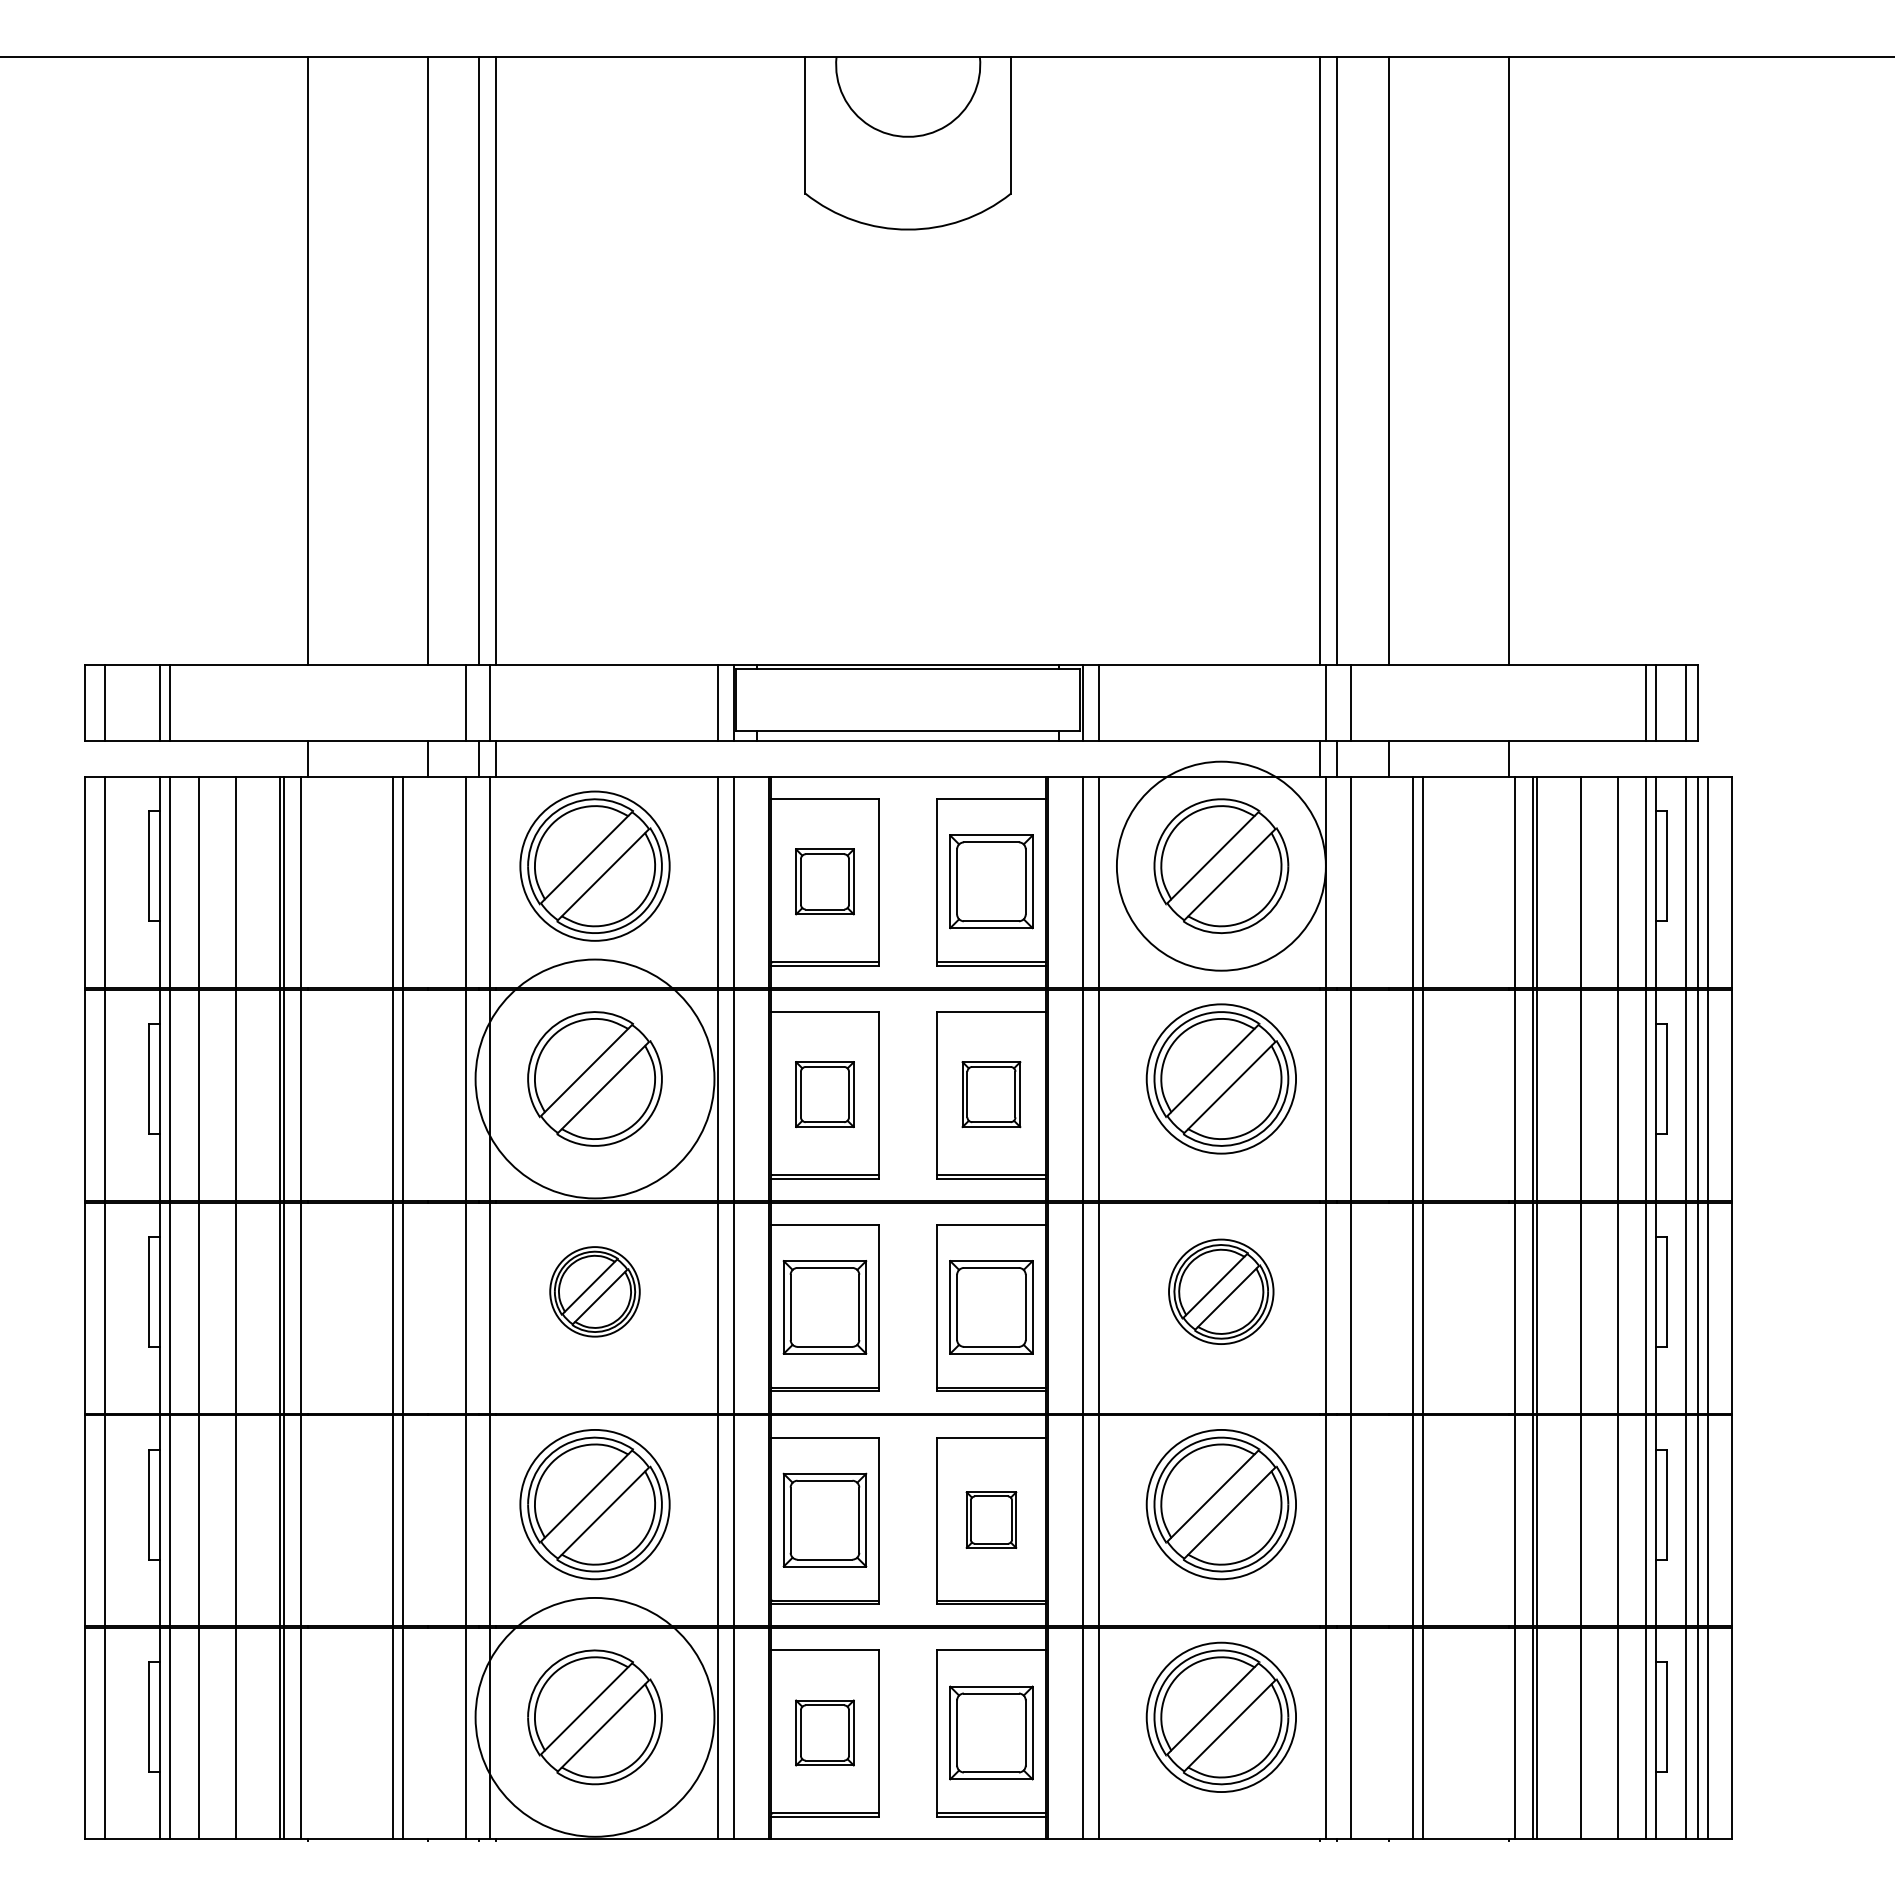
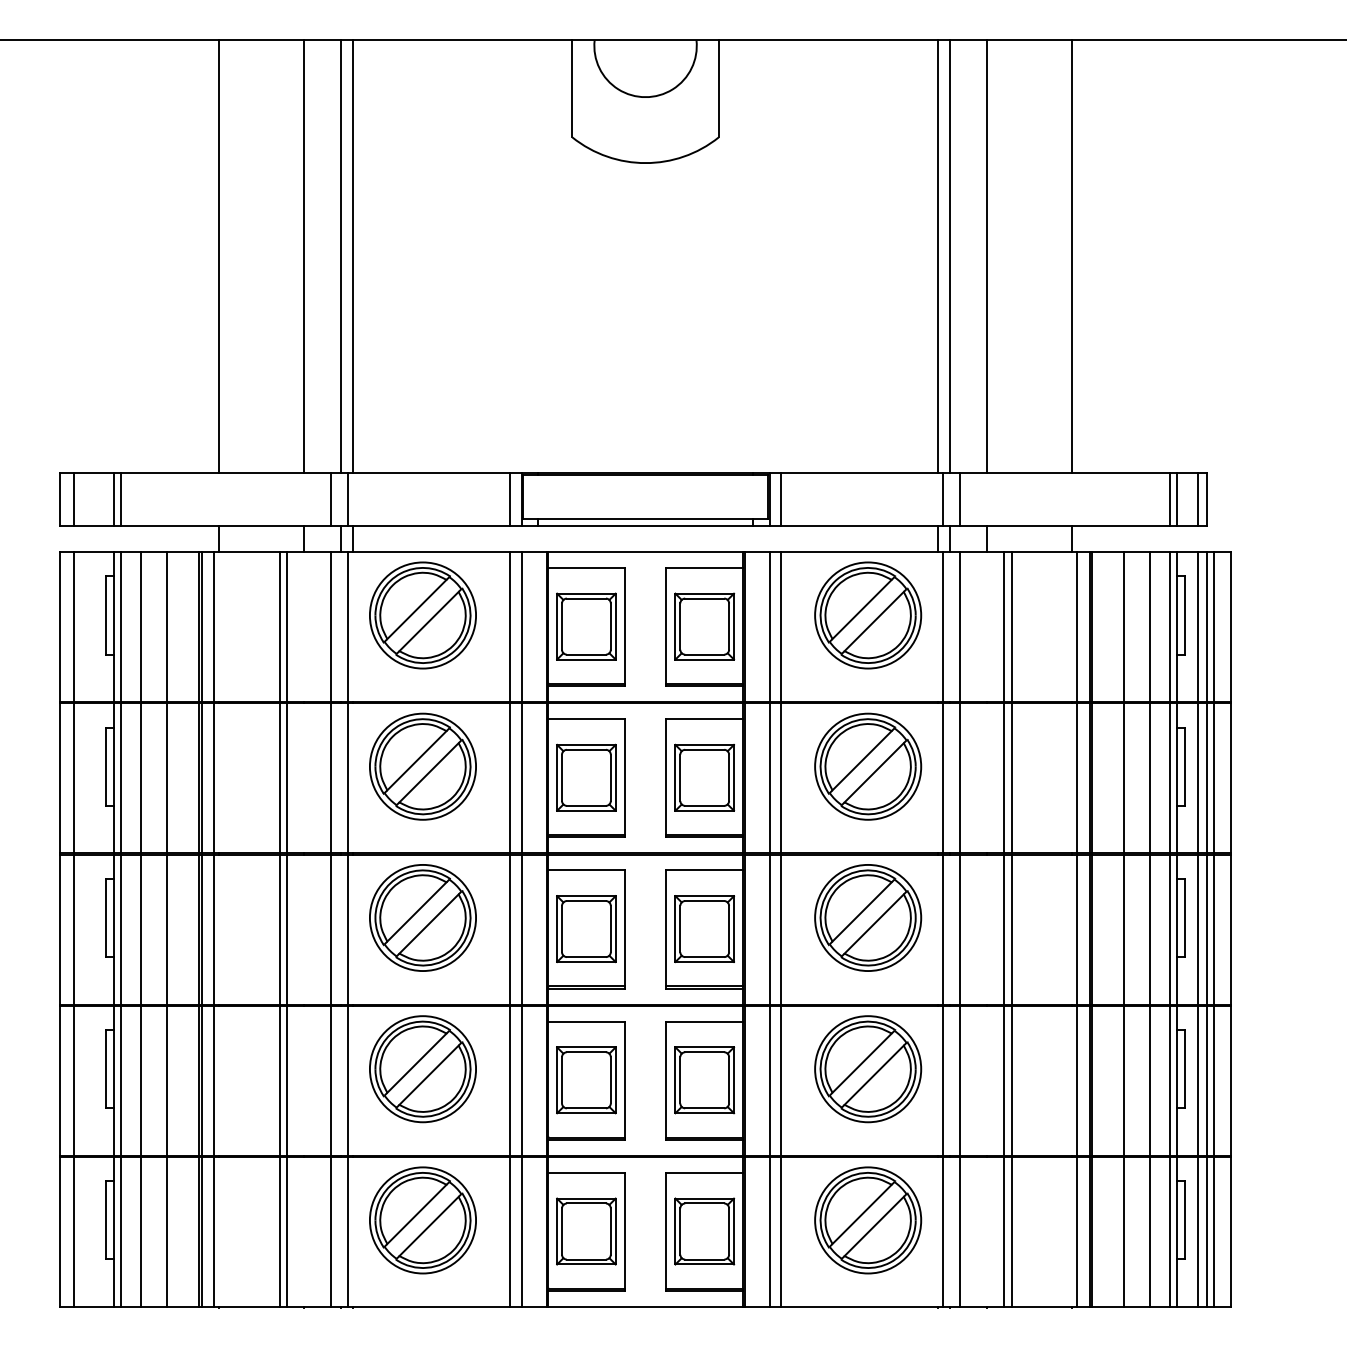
circle: (1221, 865) -> (868, 615), size x0.71
part: (824, 881) -> (586, 626), size x1.43
circle: (594, 1078) -> (422, 766), size x0.62
part: (824, 1094) -> (586, 777), size x1.43
part: (991, 1094) -> (704, 777), size x1.43
part: (594, 1291) -> (422, 917), size x1.67
part: (1220, 1291) -> (867, 917), size x1.43
part: (991, 1519) -> (704, 1079), size x1.67
circle: (594, 1717) -> (422, 1220), size x0.62
part: (824, 1732) -> (586, 1231), size x1.43

